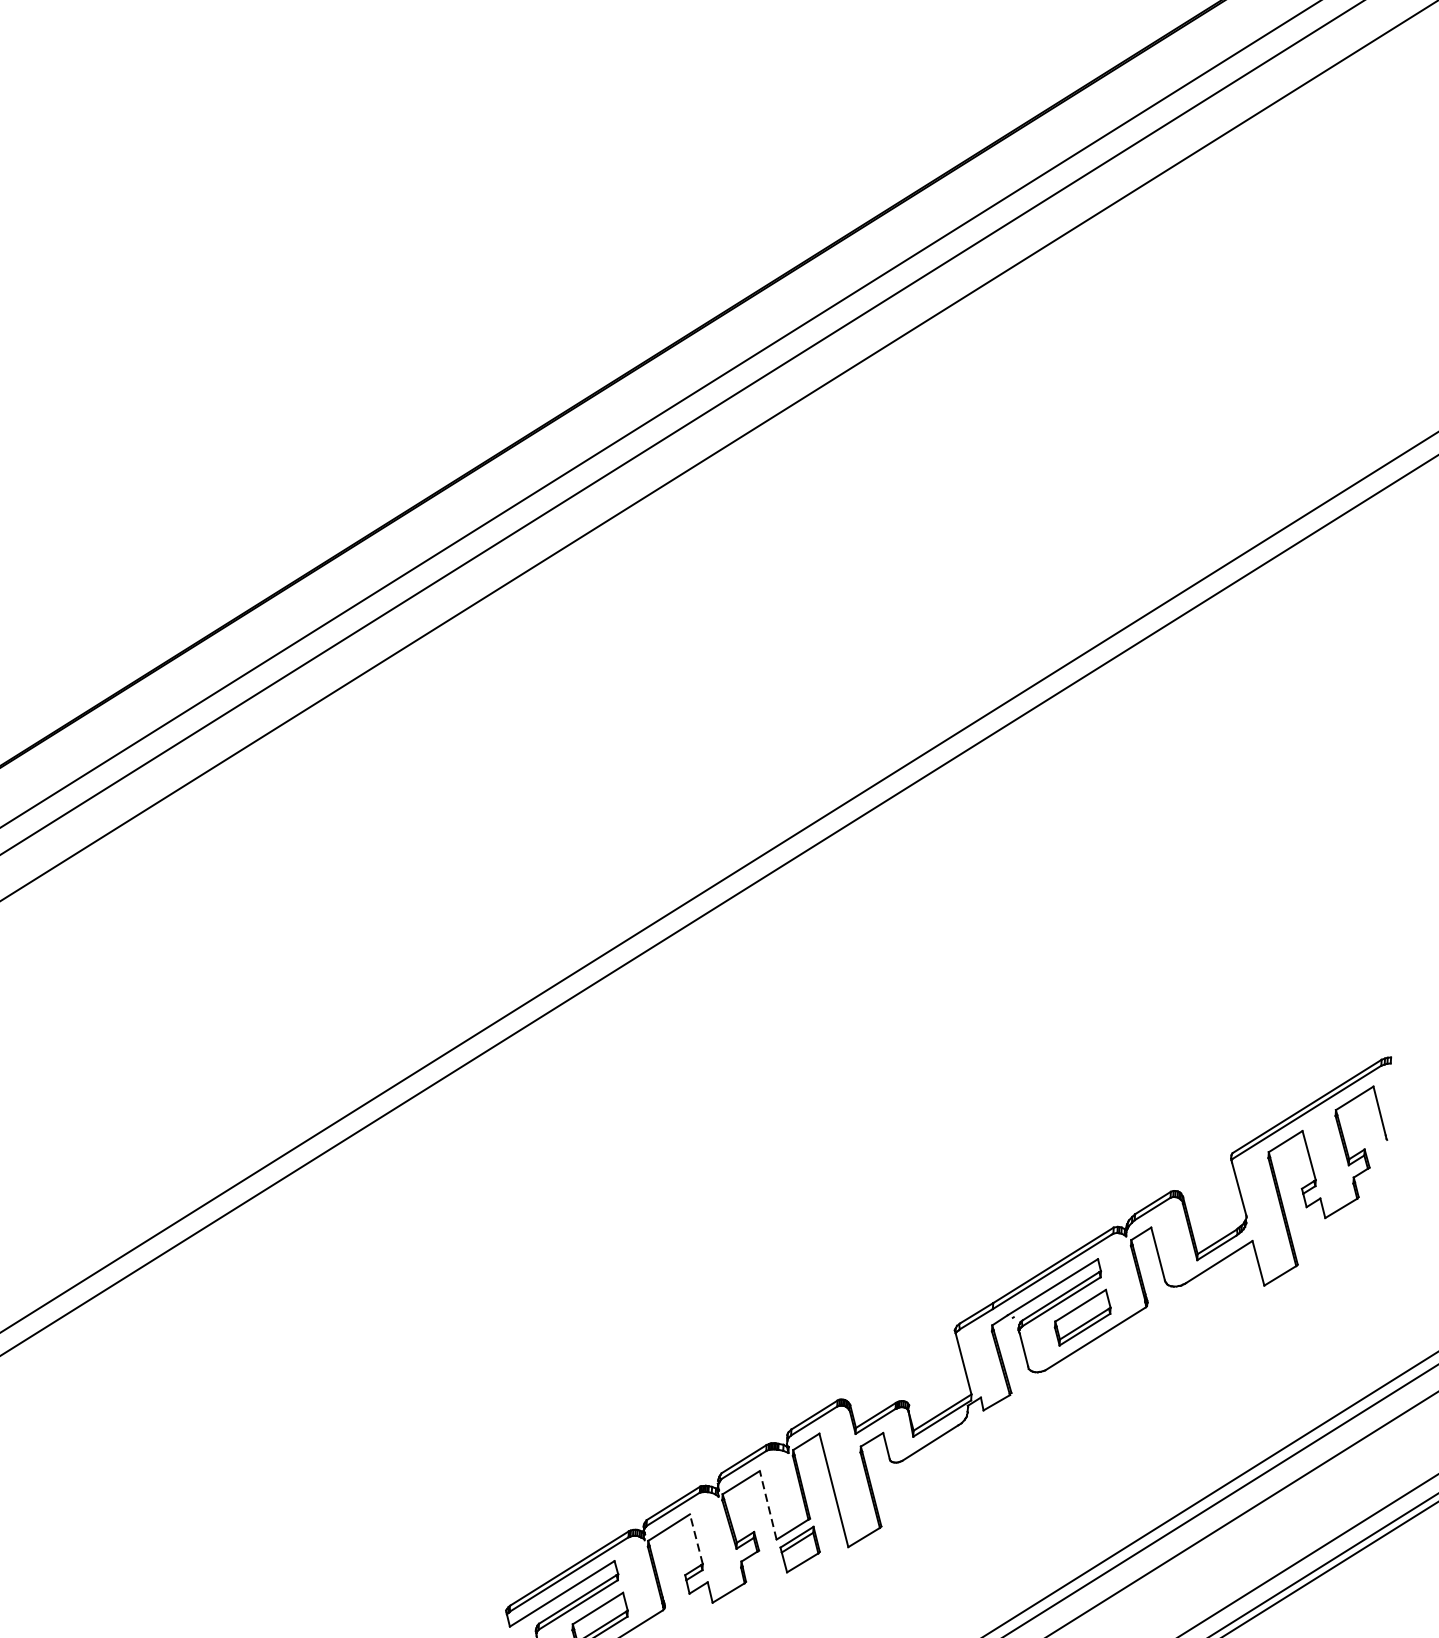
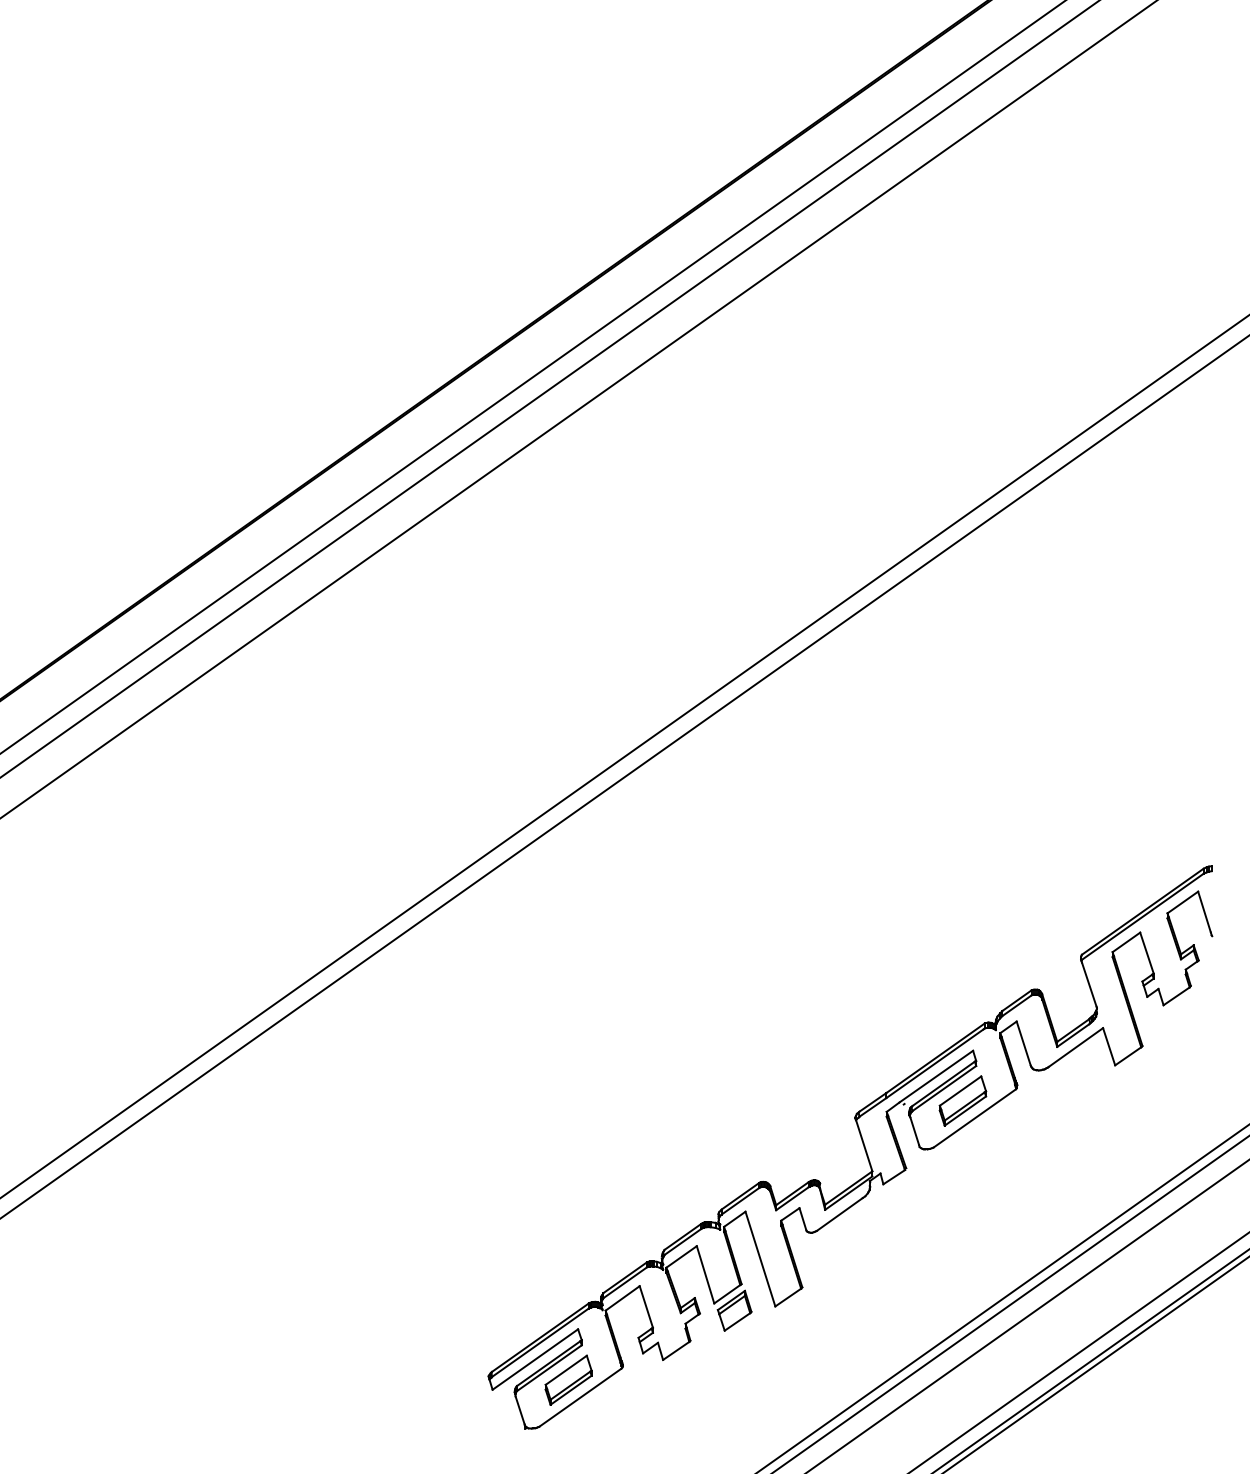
line: (768, 1504) -> (705, 1274), dashed -> solid
line: (696, 1538) -> (646, 1306), dashed -> solid

